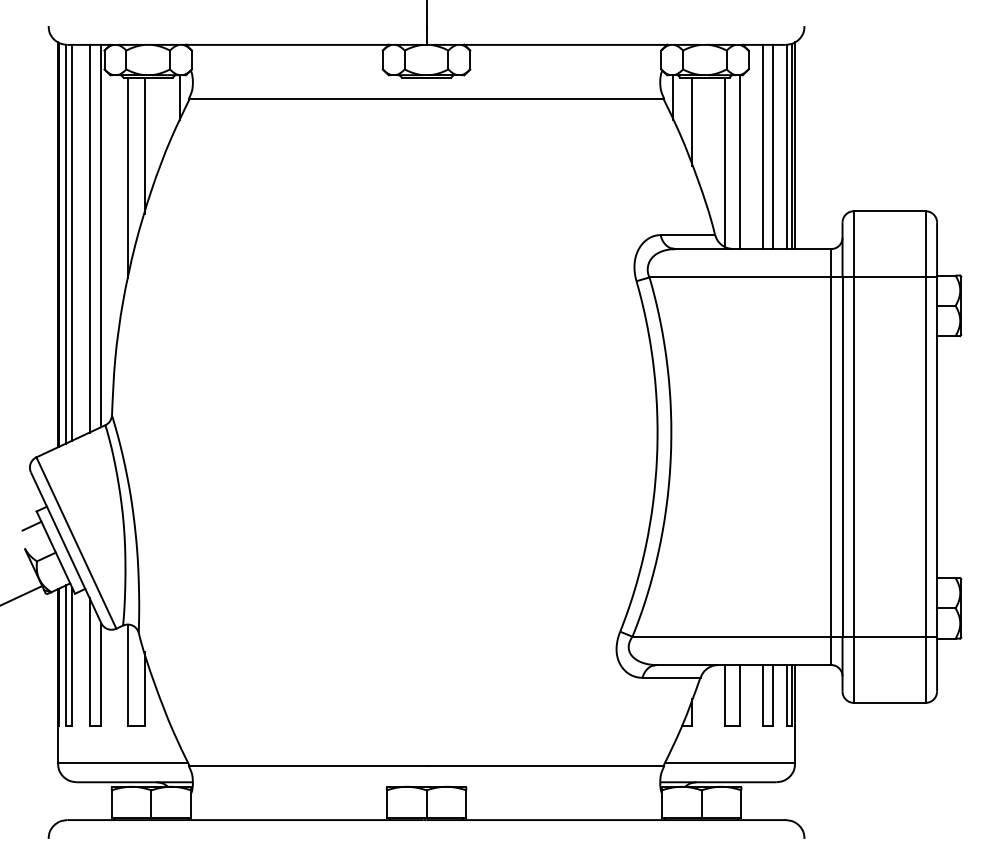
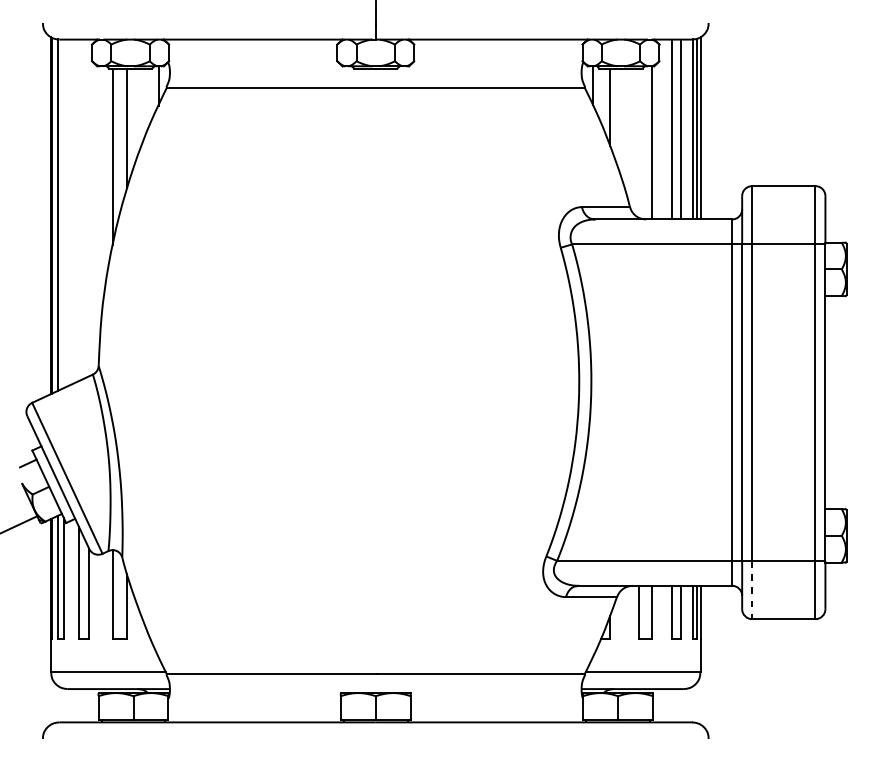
line: (724, 161) -> (638, 142), removed
line: (101, 235) -> (89, 207), removed
line: (89, 238) -> (78, 210), removed
line: (72, 242) -> (63, 213), removed
line: (853, 670) -> (751, 590), solid -> dashed

